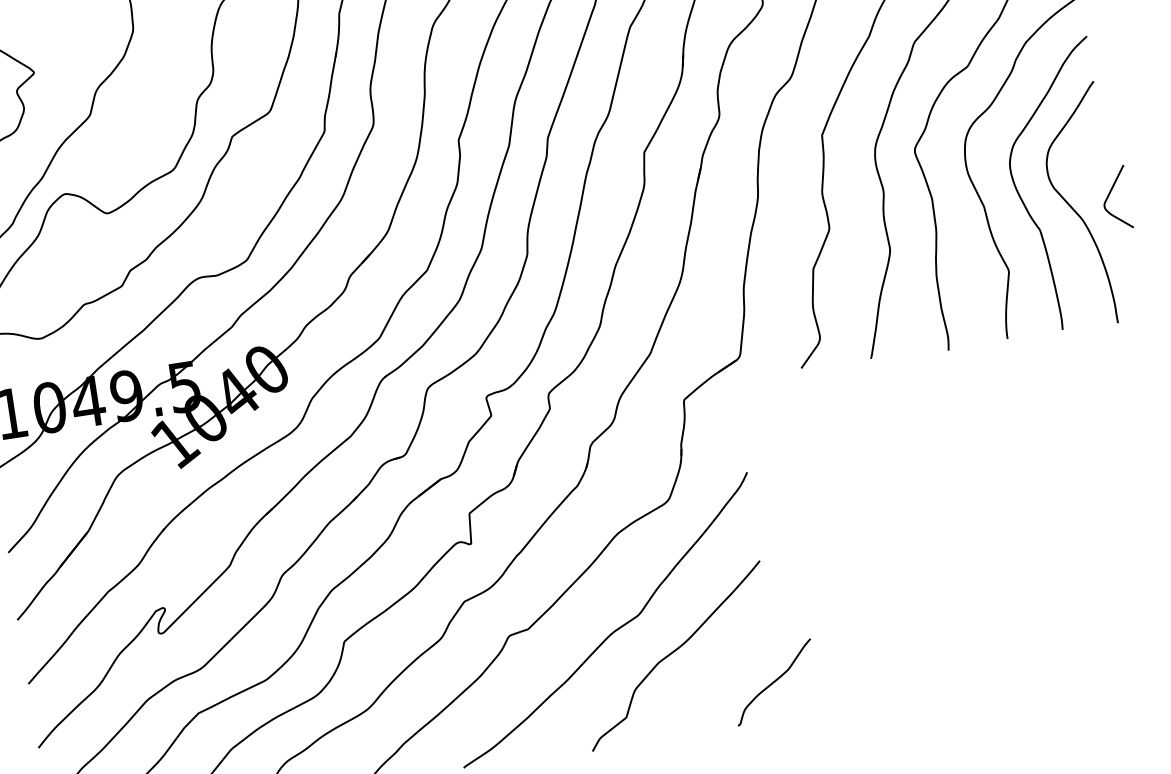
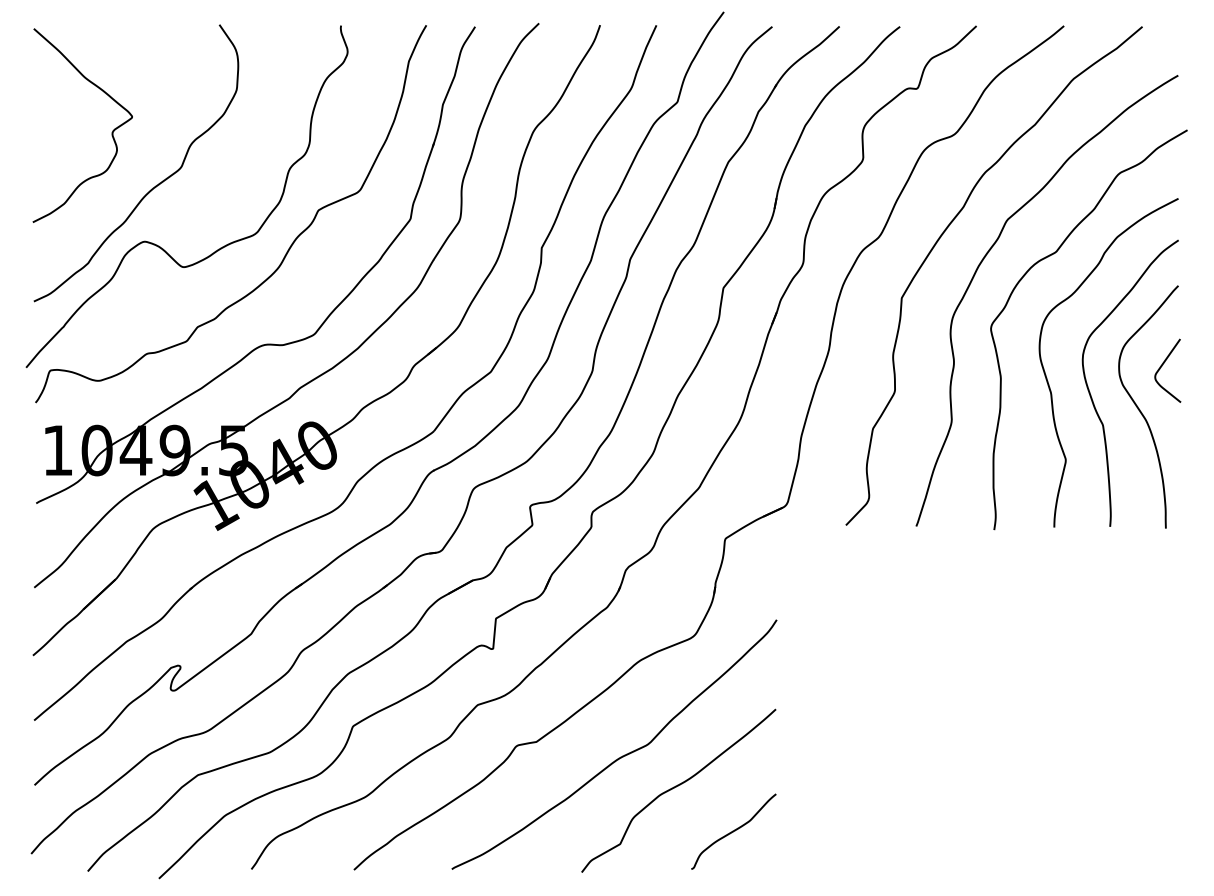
curve: (1110, 194) -> (1162, 366), moved
curve: (773, 682) -> (733, 831), moved

